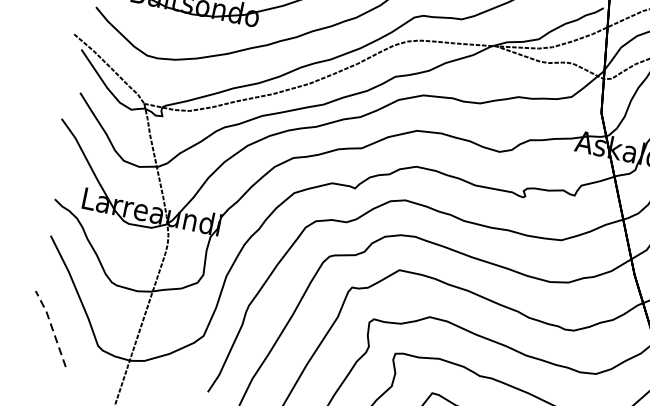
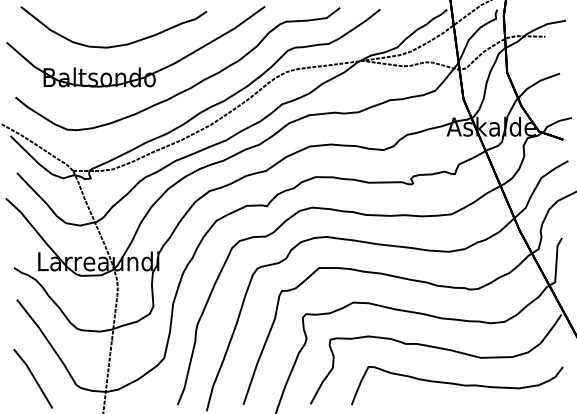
line: (51, 326) -> (33, 376), dashed -> solid

